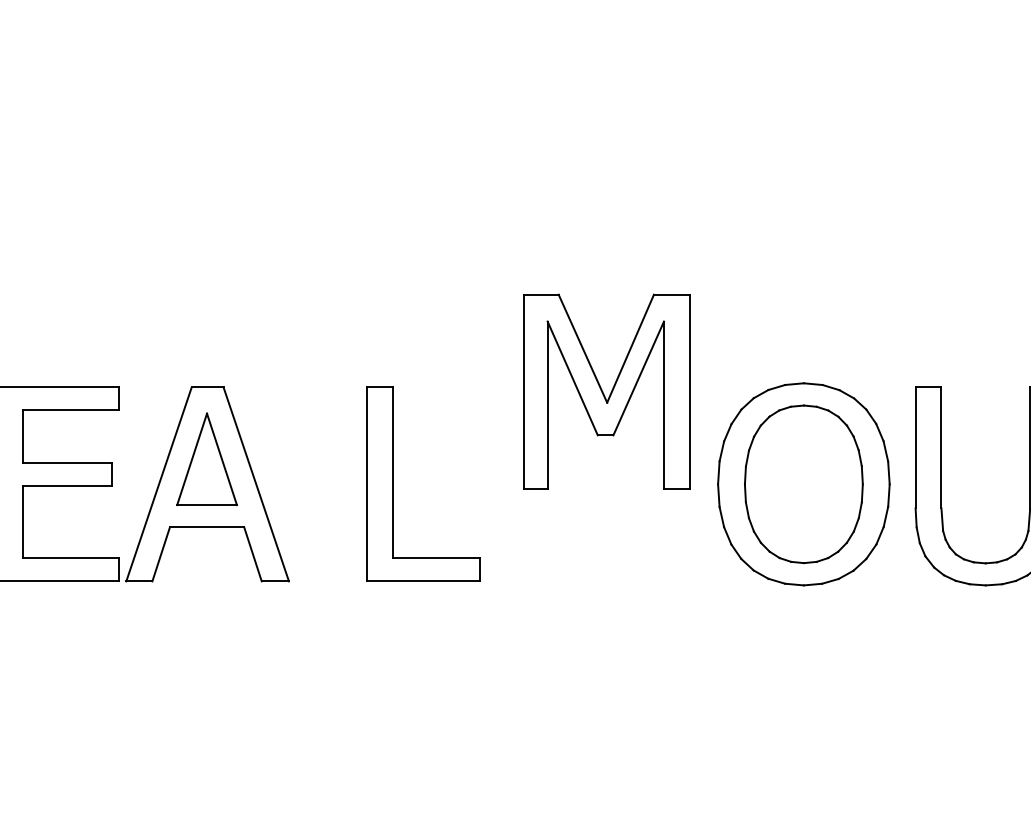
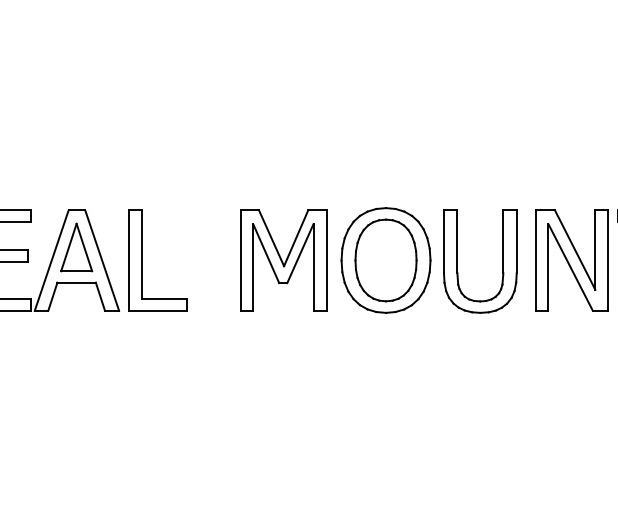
part: (606, 391) -> (283, 260), moved
part: (393, 484) -> (142, 260), moved

